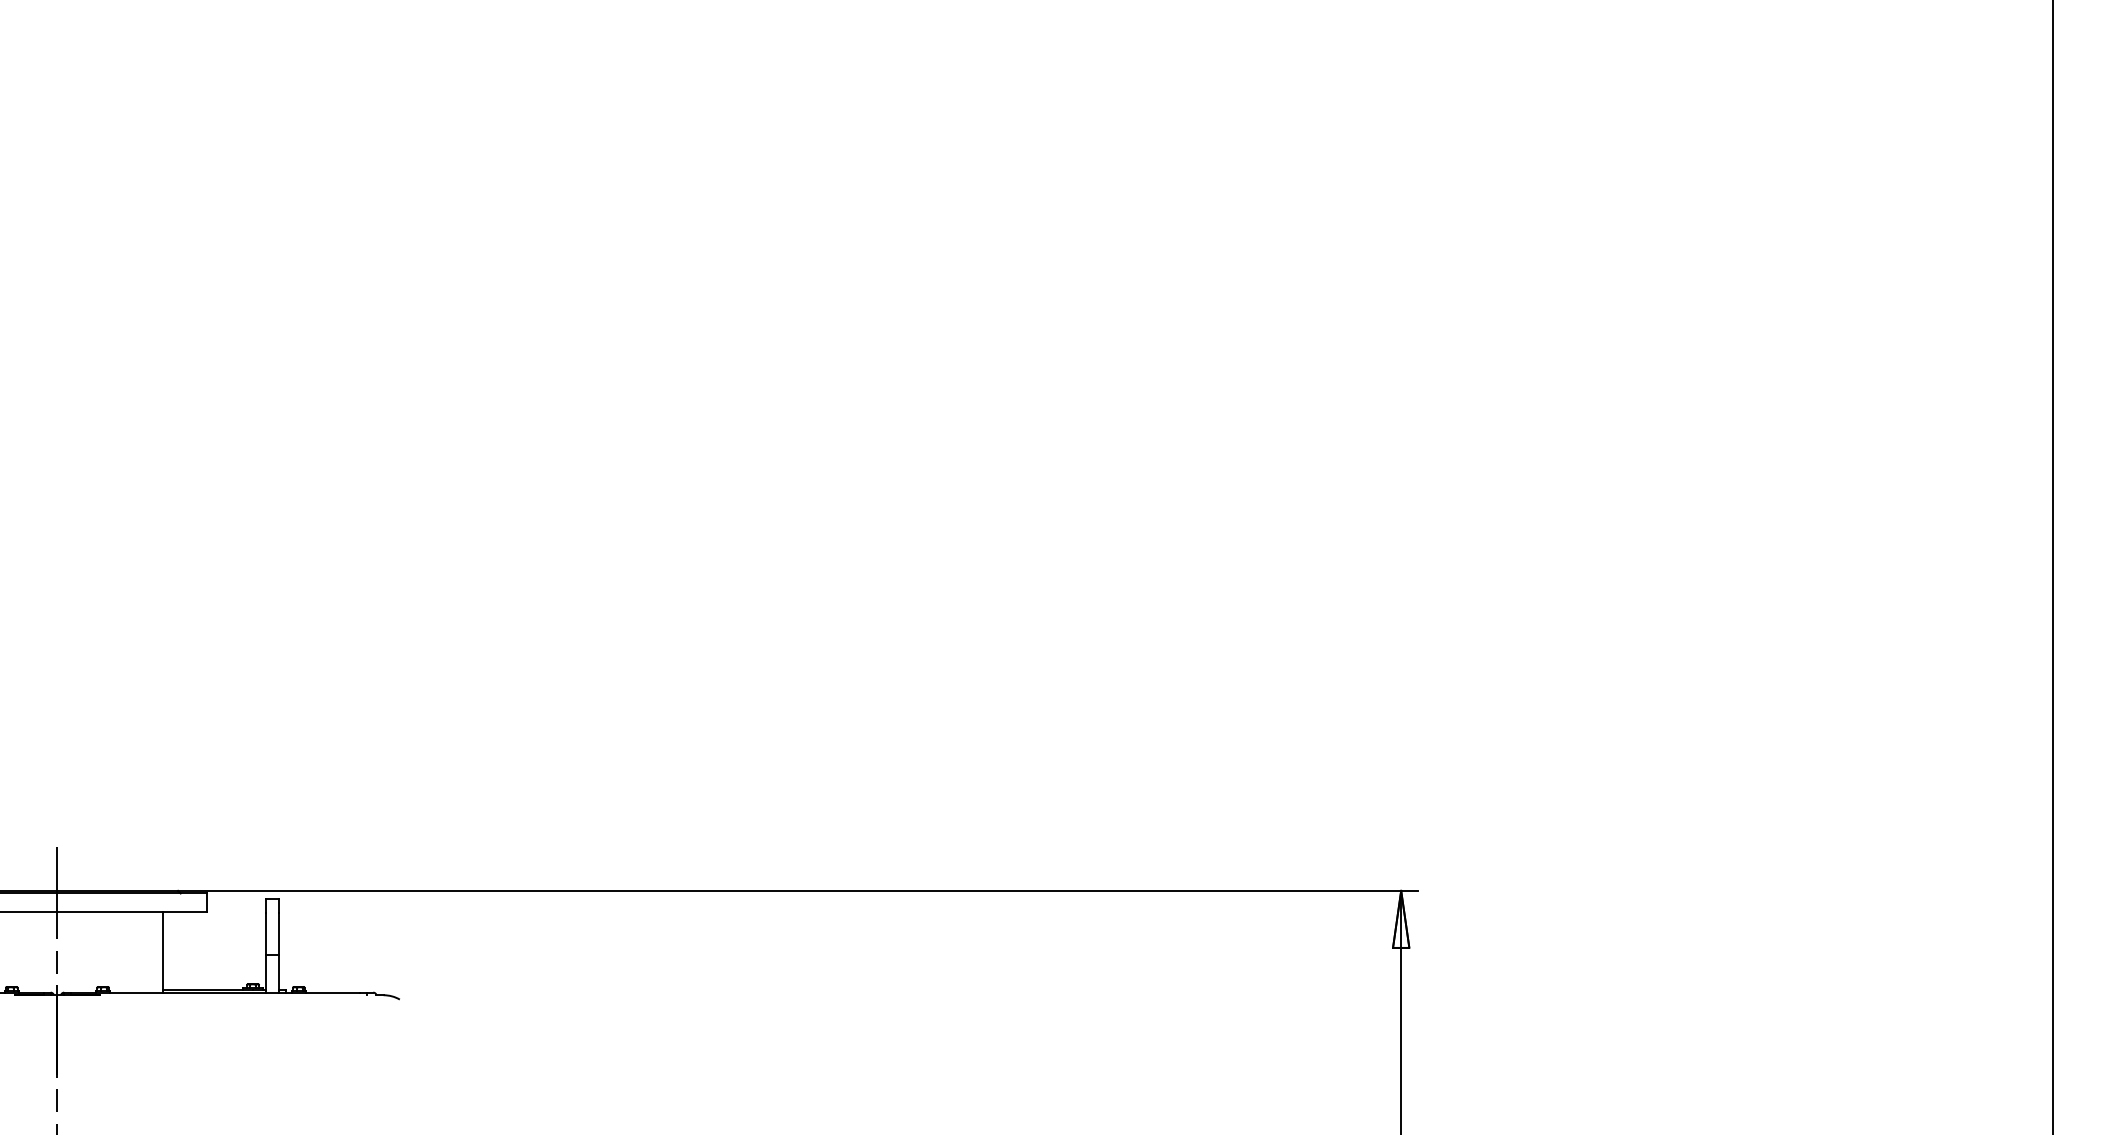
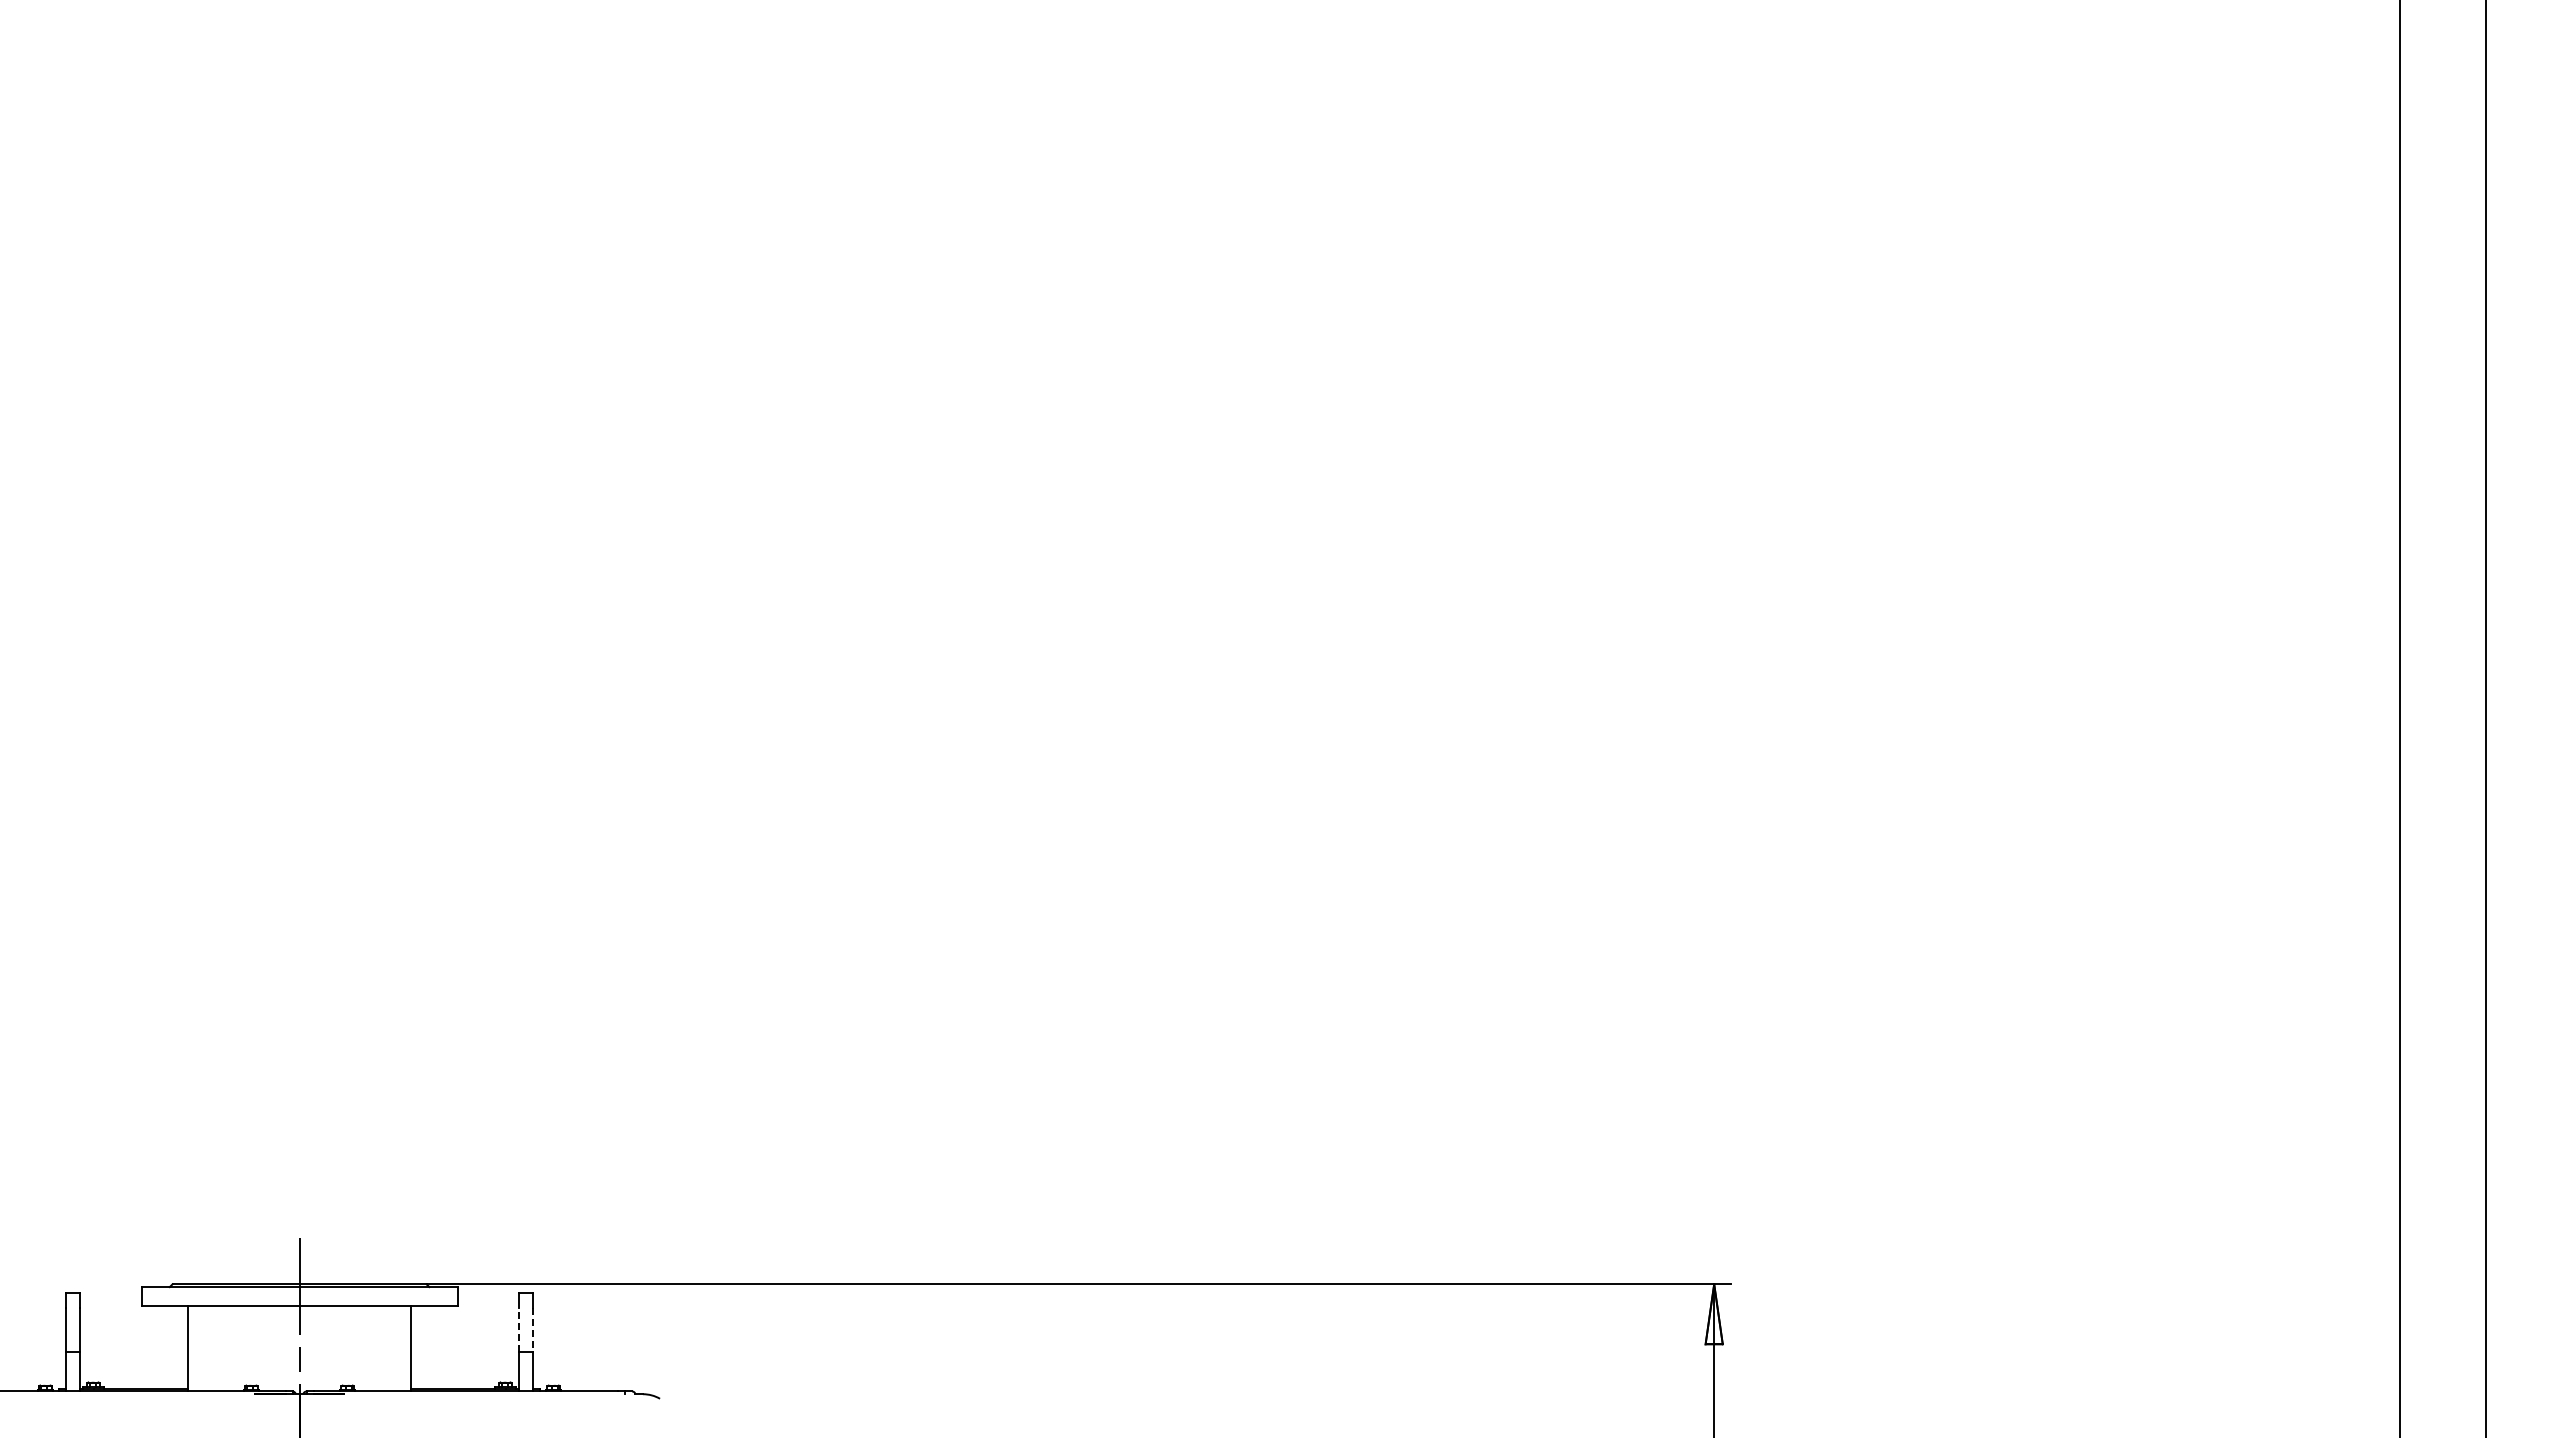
line: (266, 933) -> (519, 1329), solid -> dashed
line: (279, 933) -> (533, 1329), solid -> dashed

